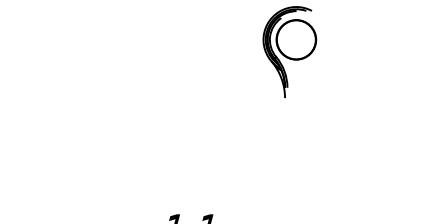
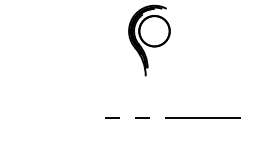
line: (320, 151) -> (173, 117), added

